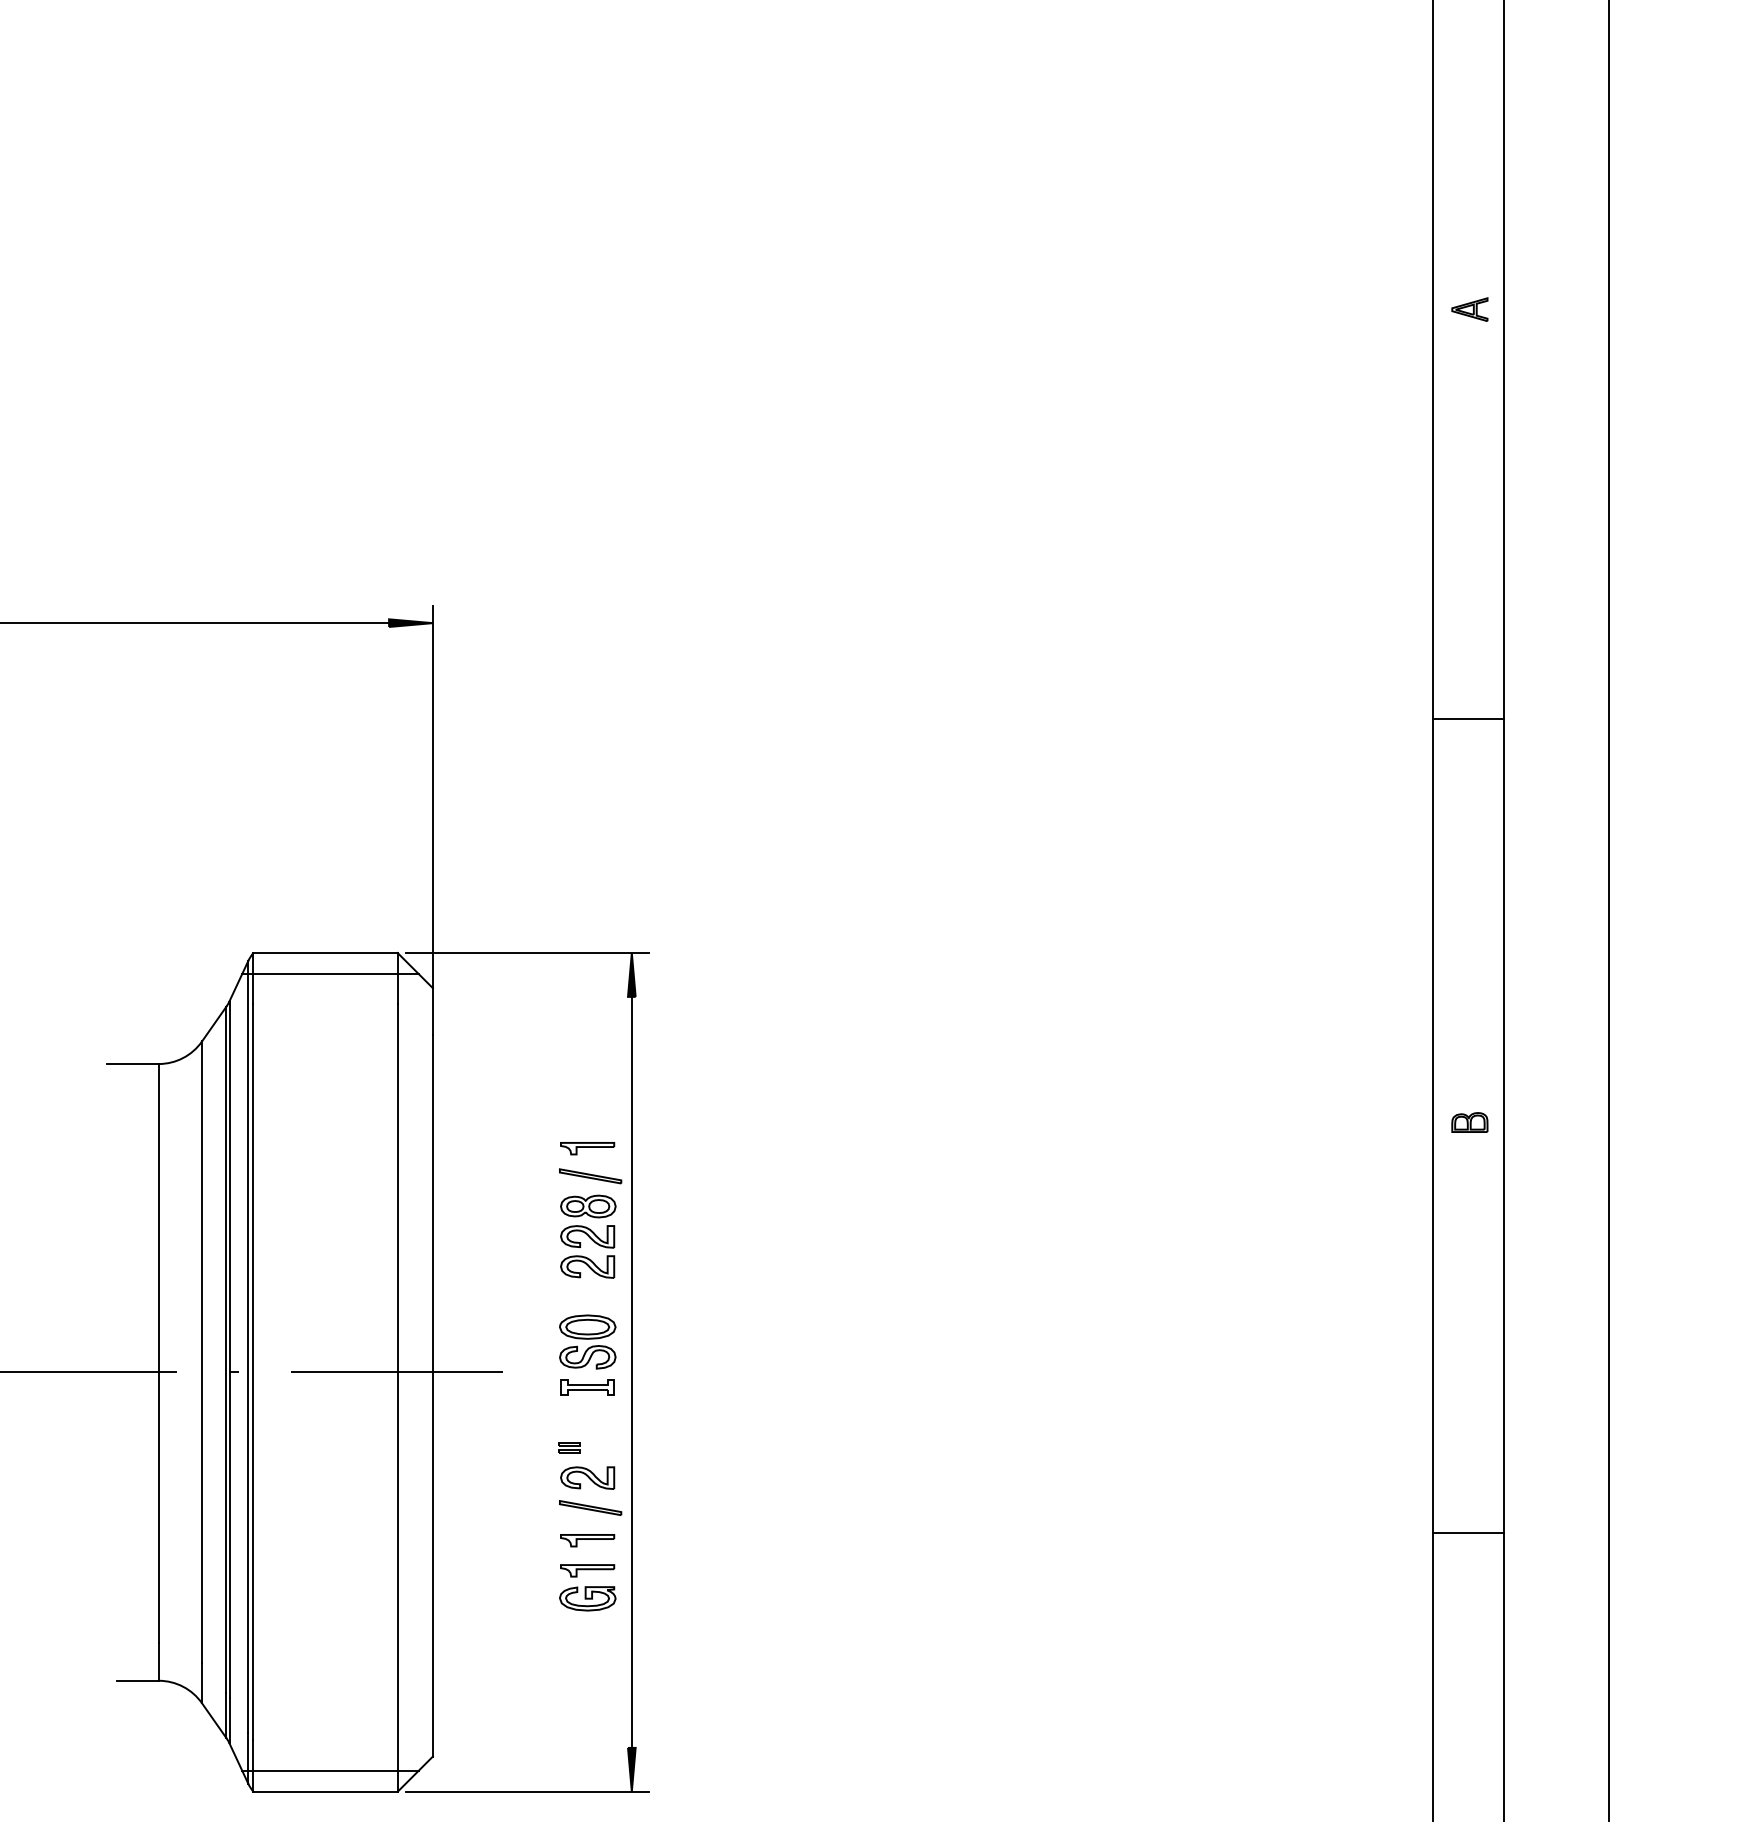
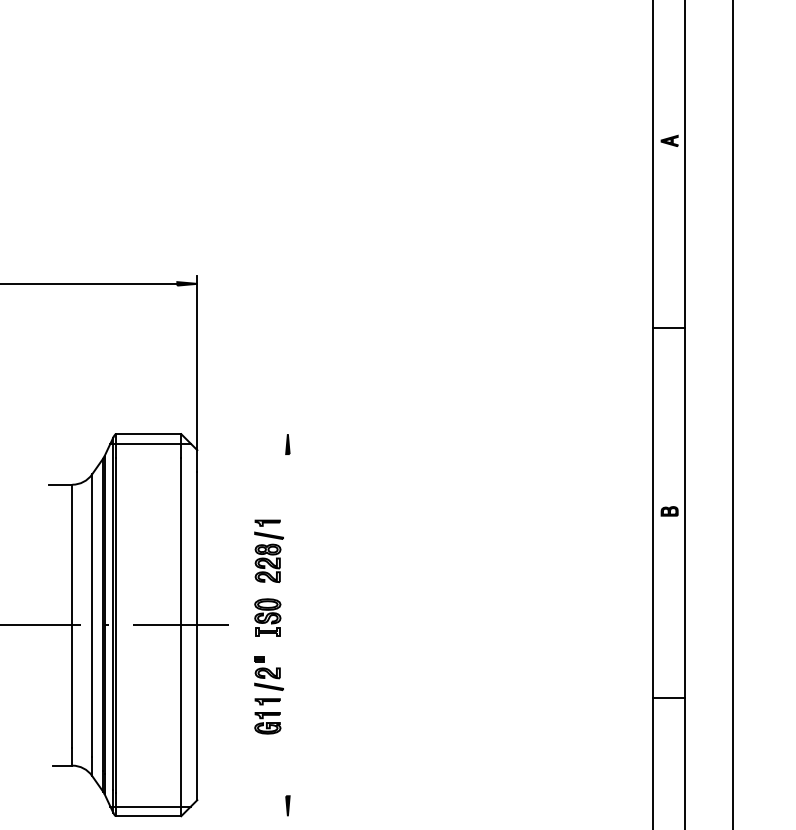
line: (527, 953) -> (240, 434), removed
line: (630, 1373) -> (287, 625), removed
line: (527, 1792) -> (240, 816), removed

